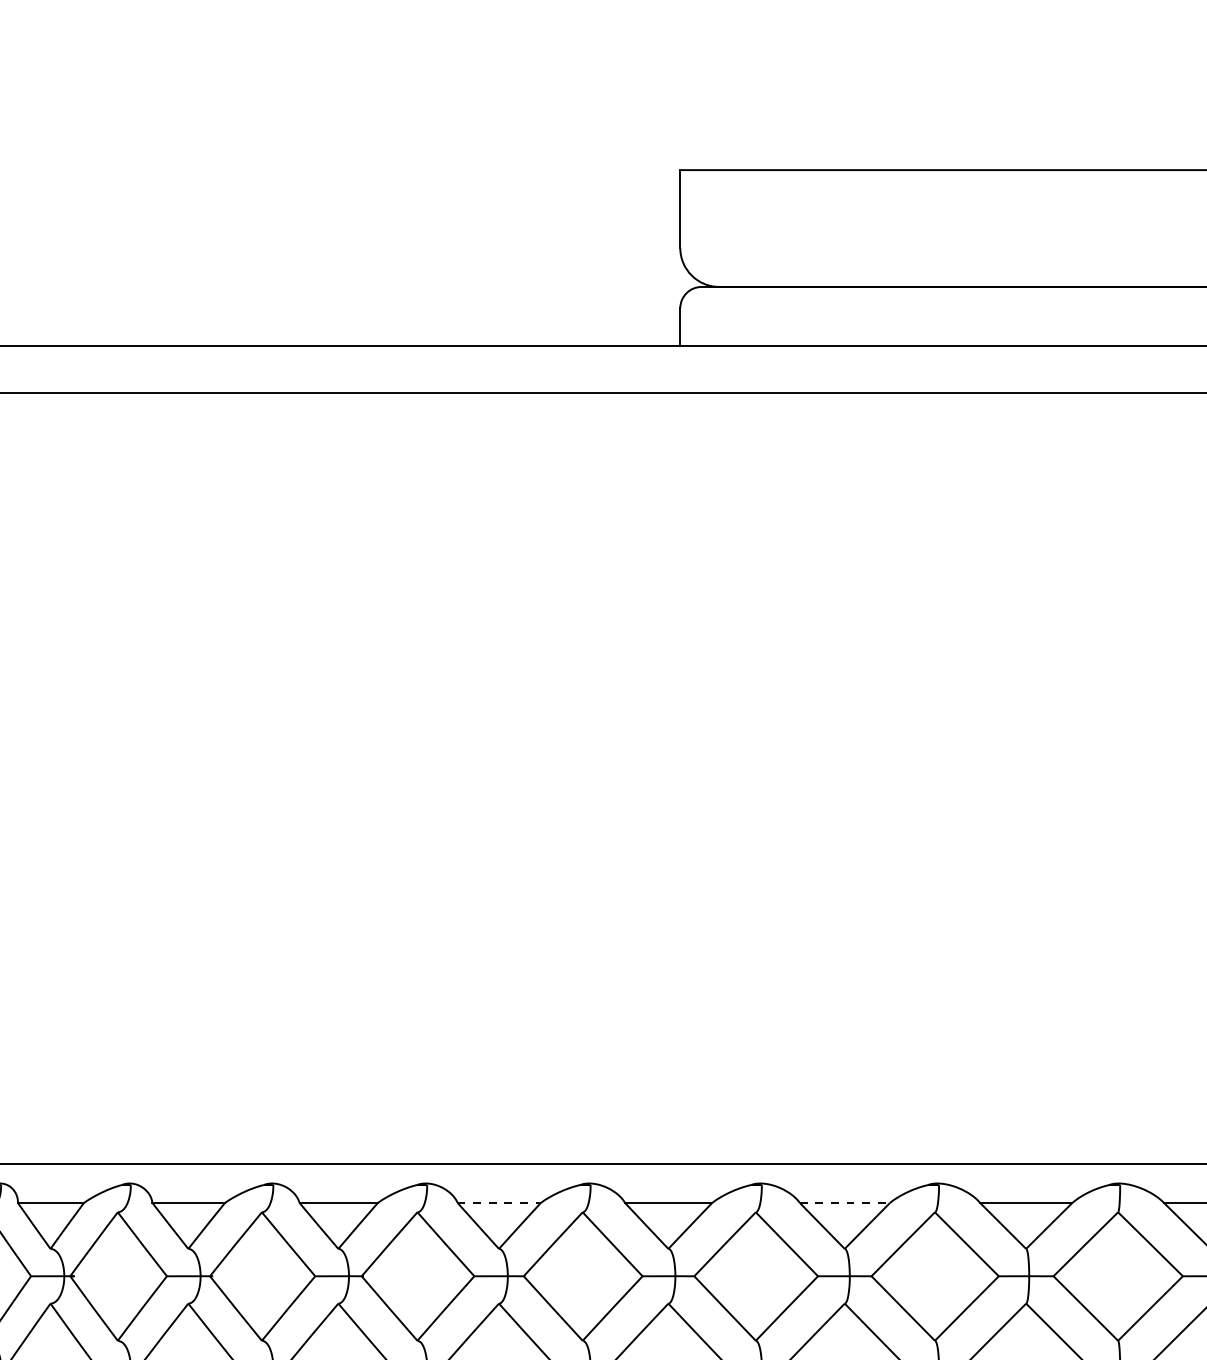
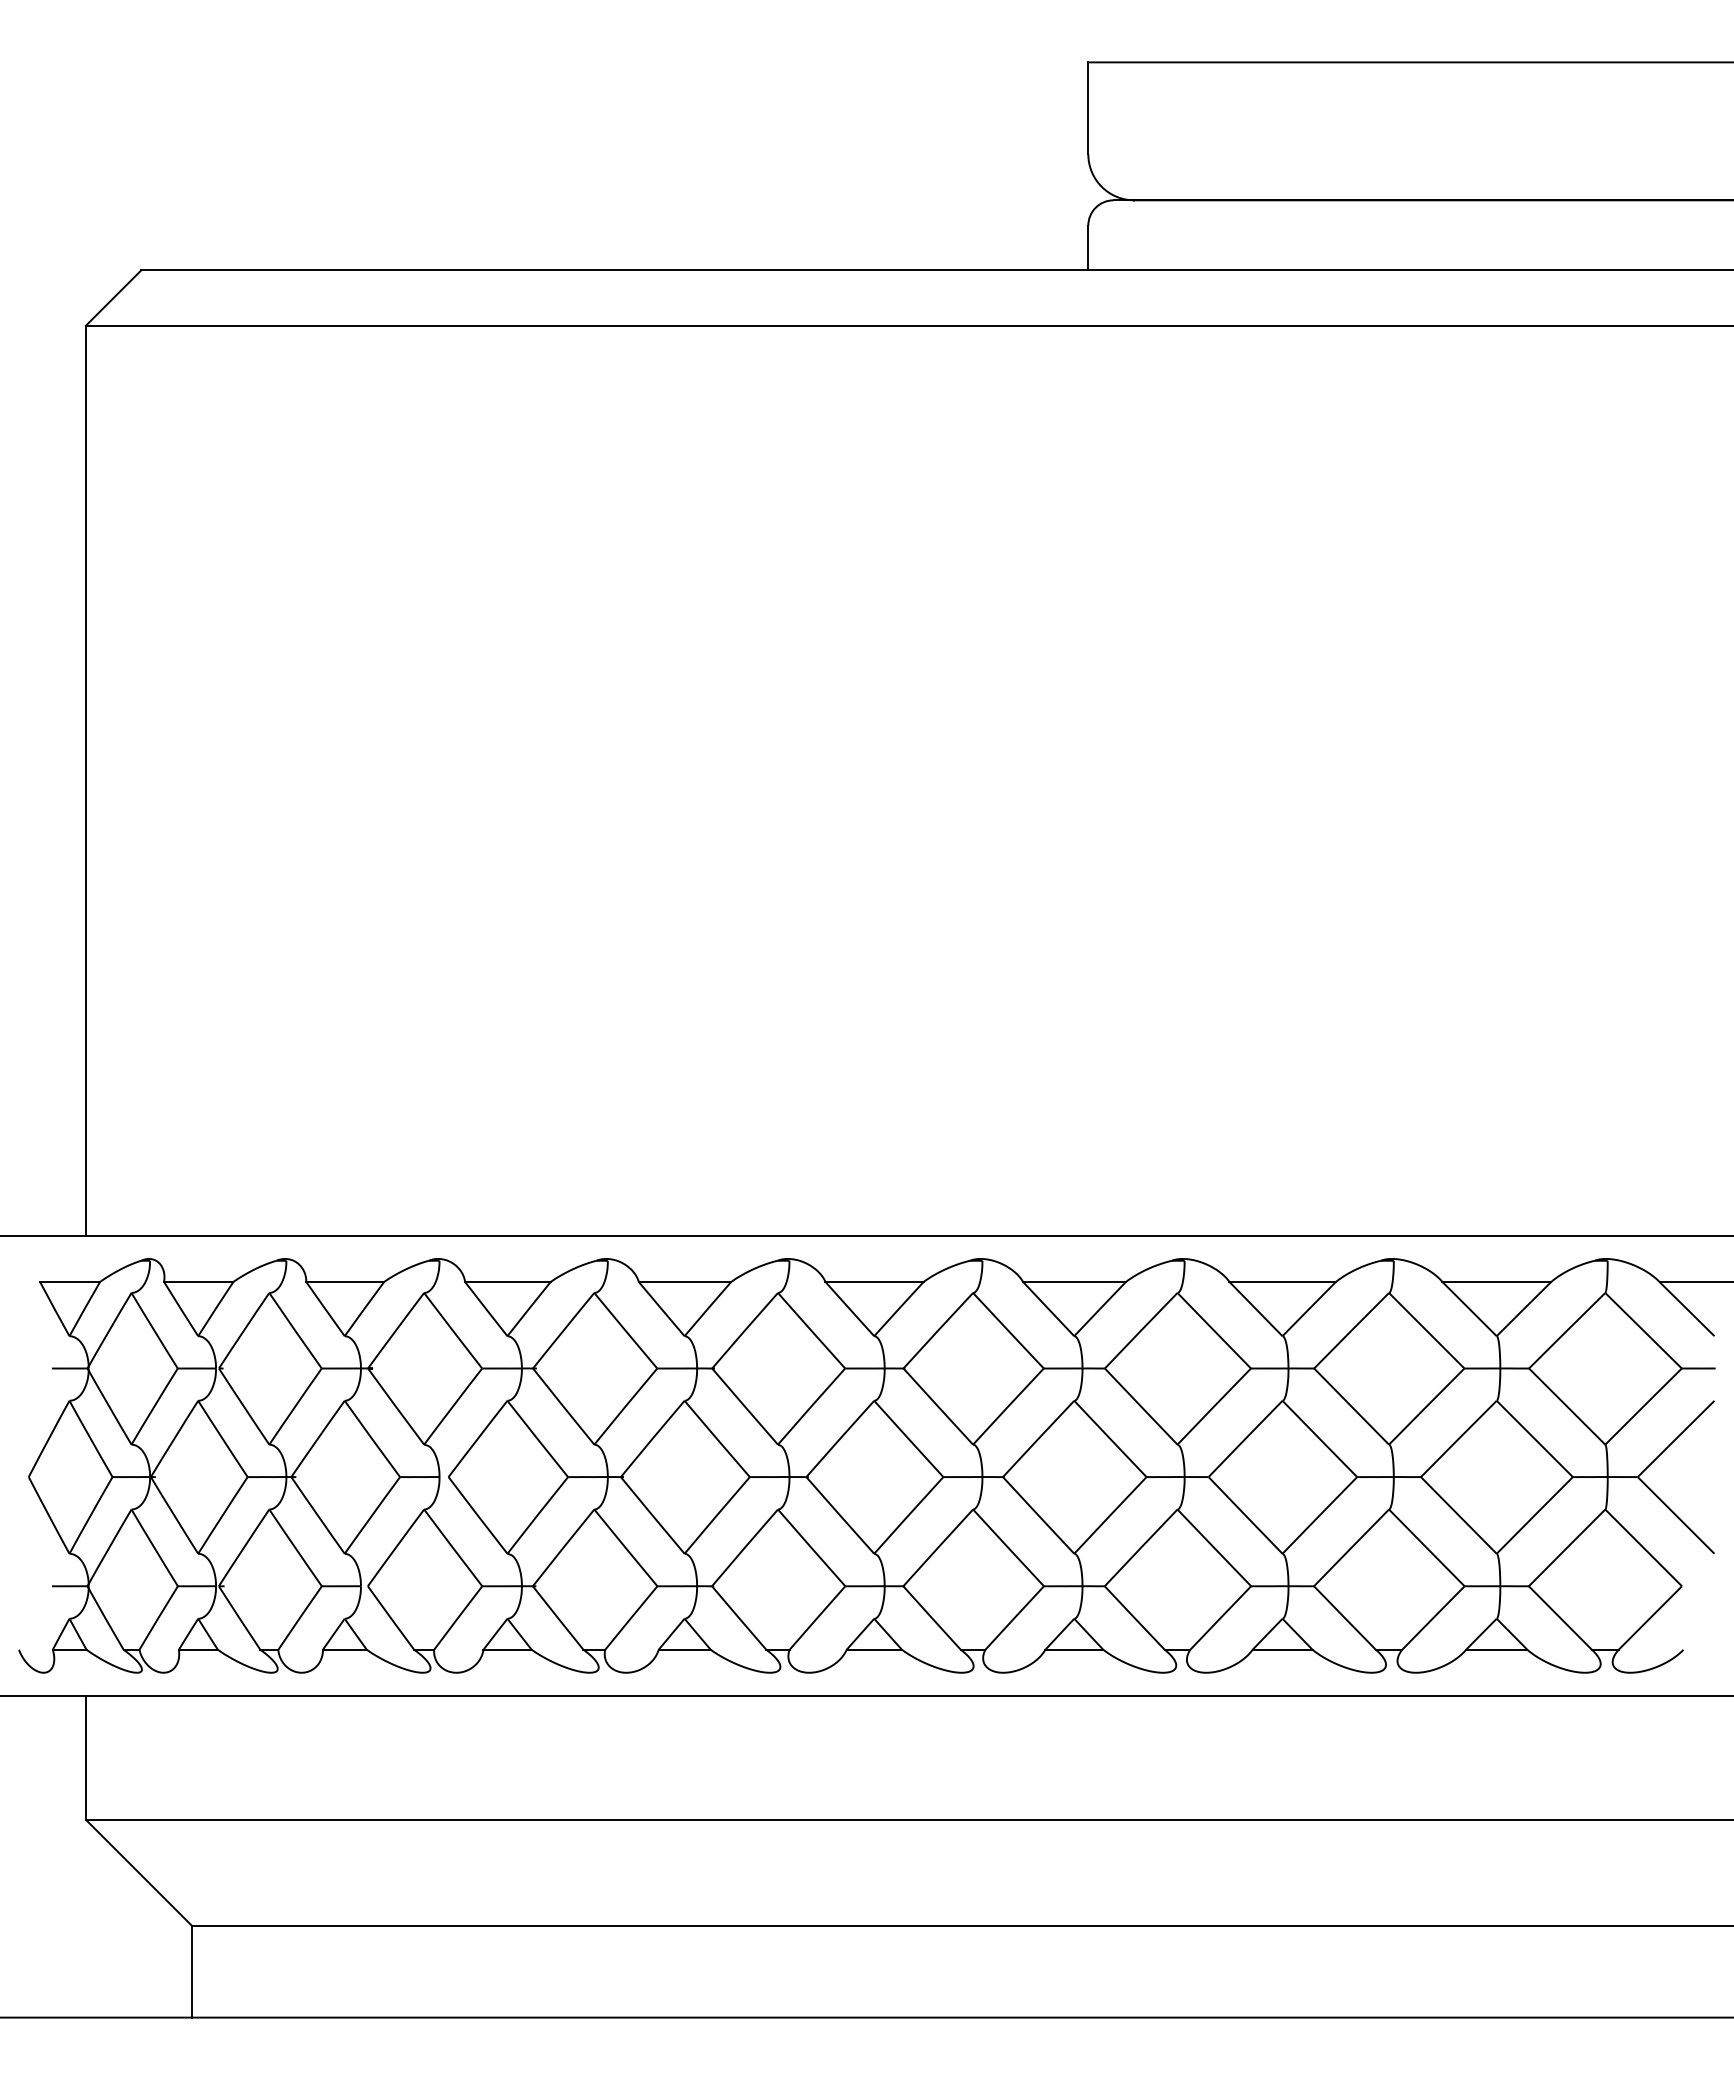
line: (500, 1202) -> (875, 1281), dashed -> solid
line: (845, 1202) -> (1283, 1281), dashed -> solid

